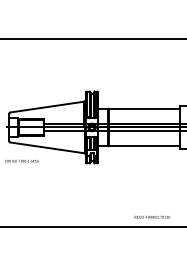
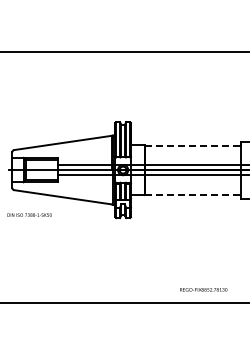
line: (144, 109) -> (193, 145), solid -> dashed
line: (144, 145) -> (193, 194), solid -> dashed

